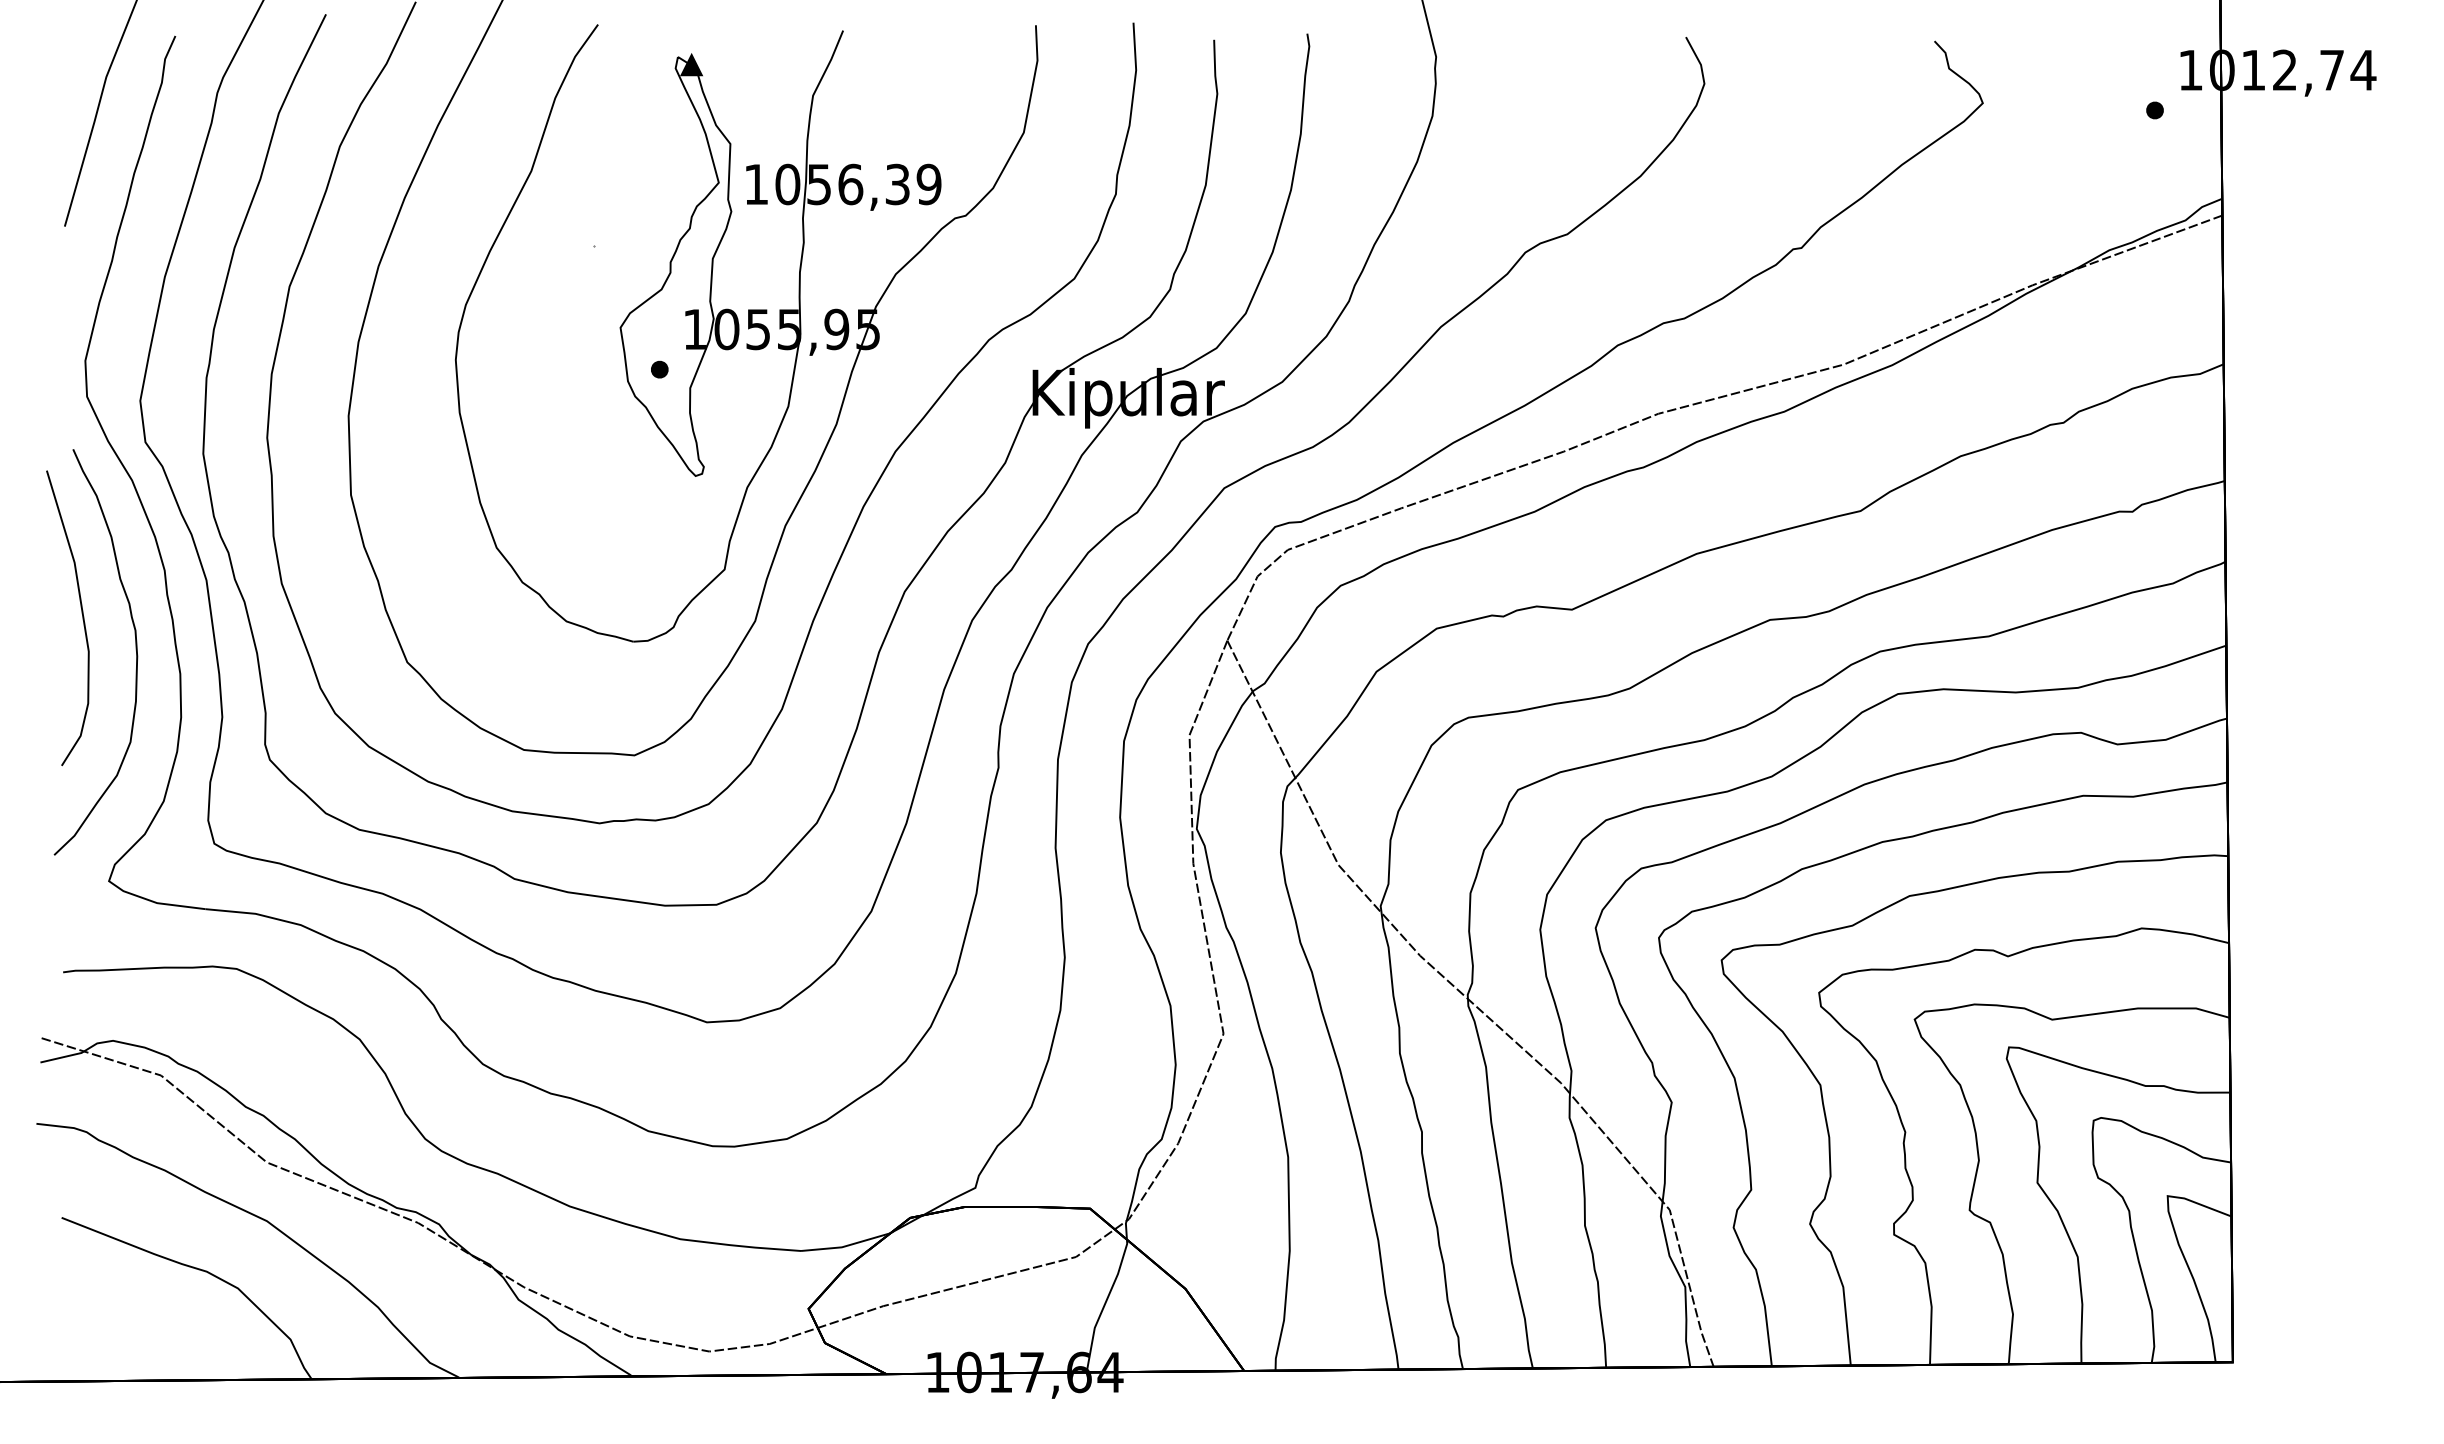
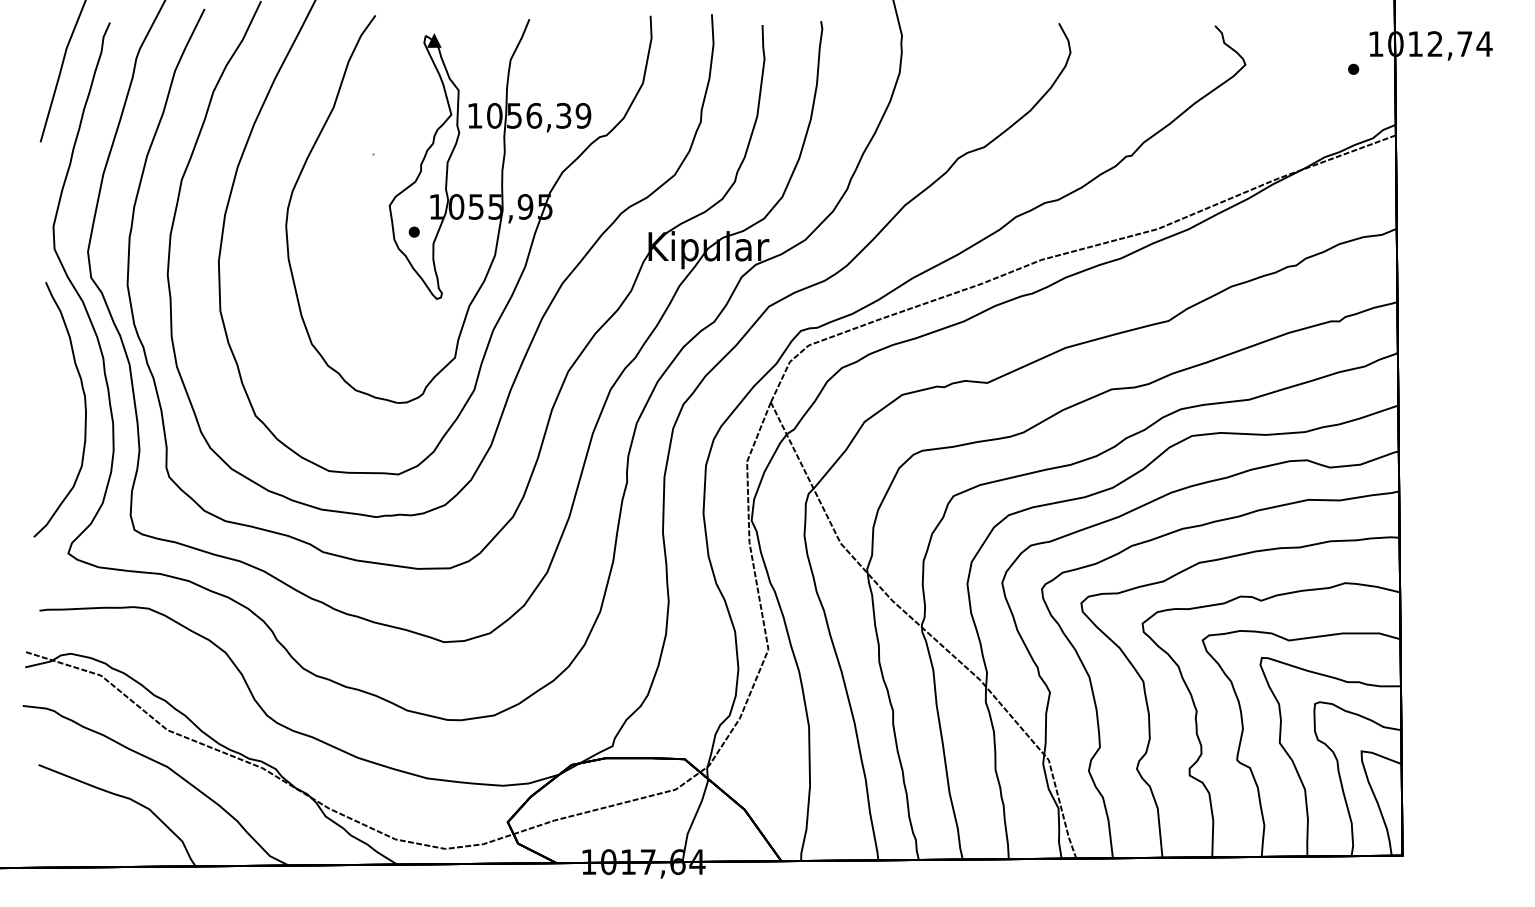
curve: (80, 612) -> (50, 384), removed

